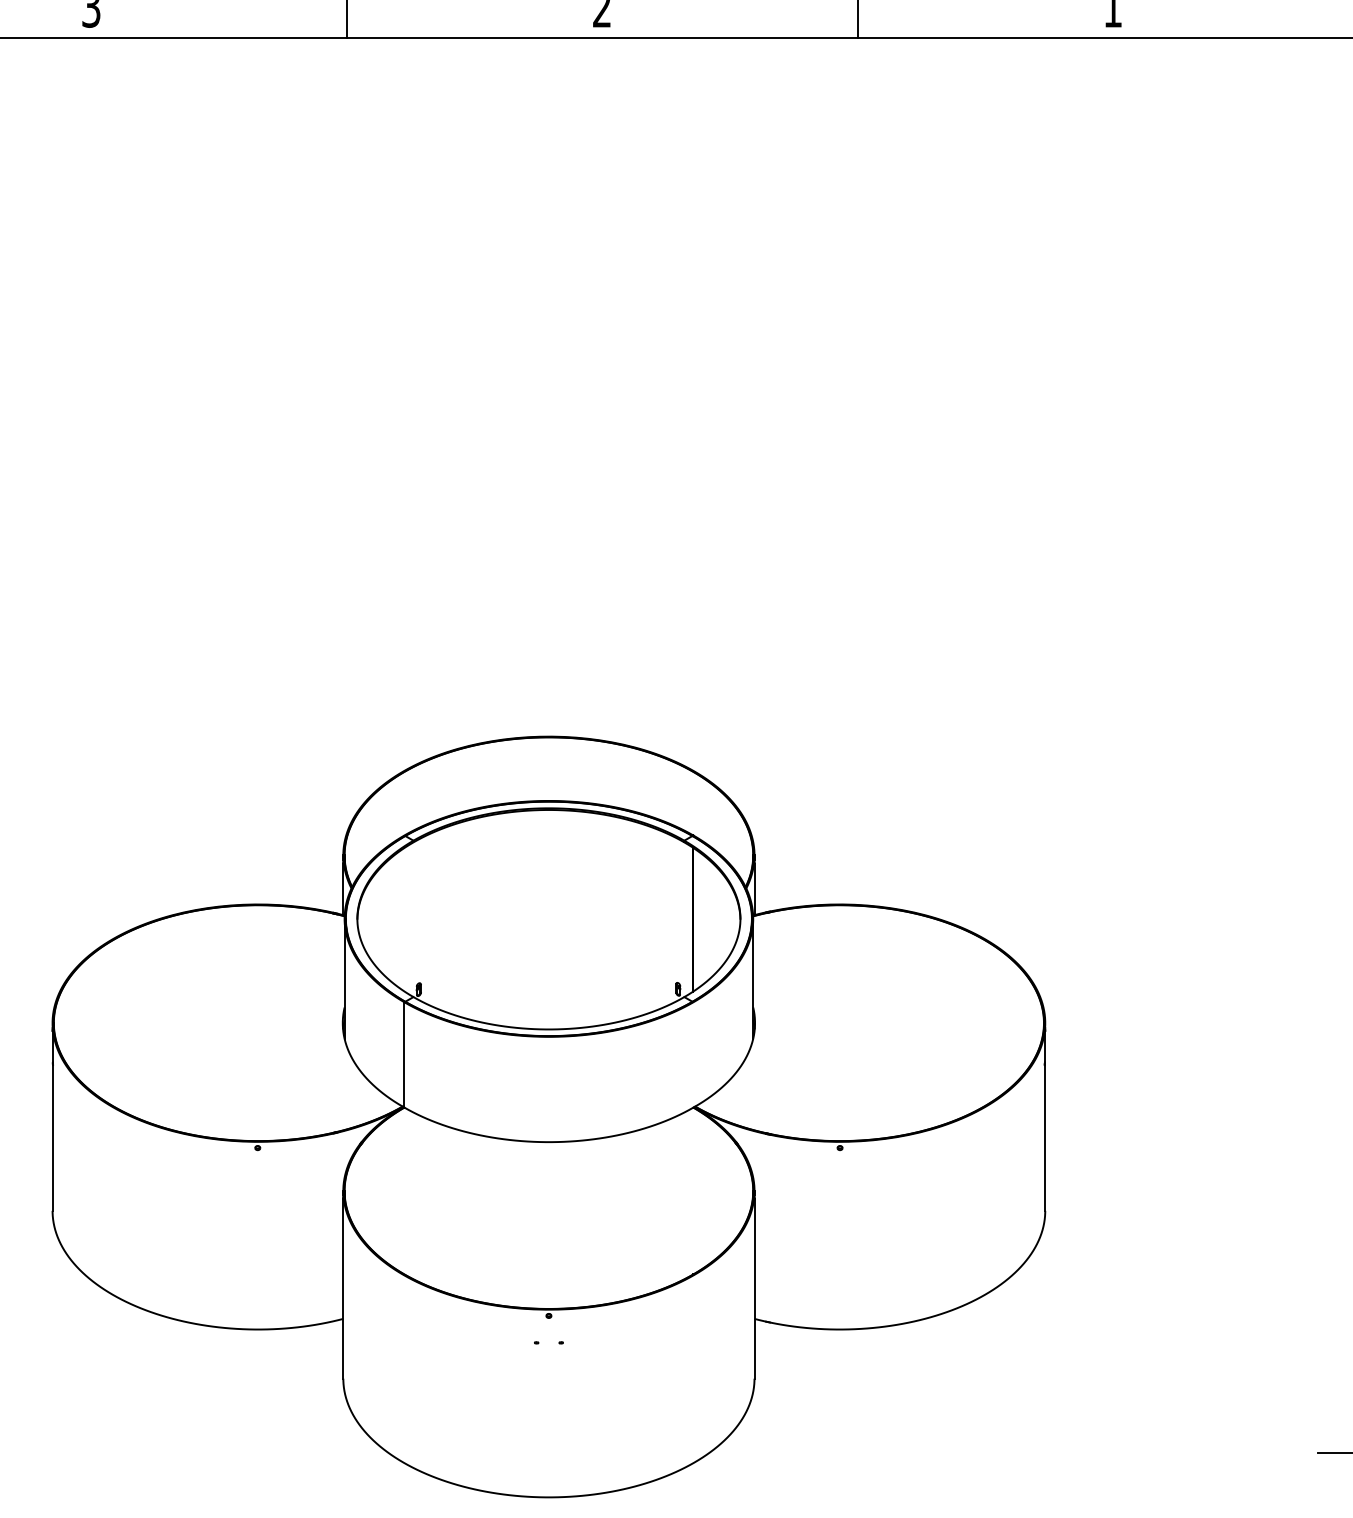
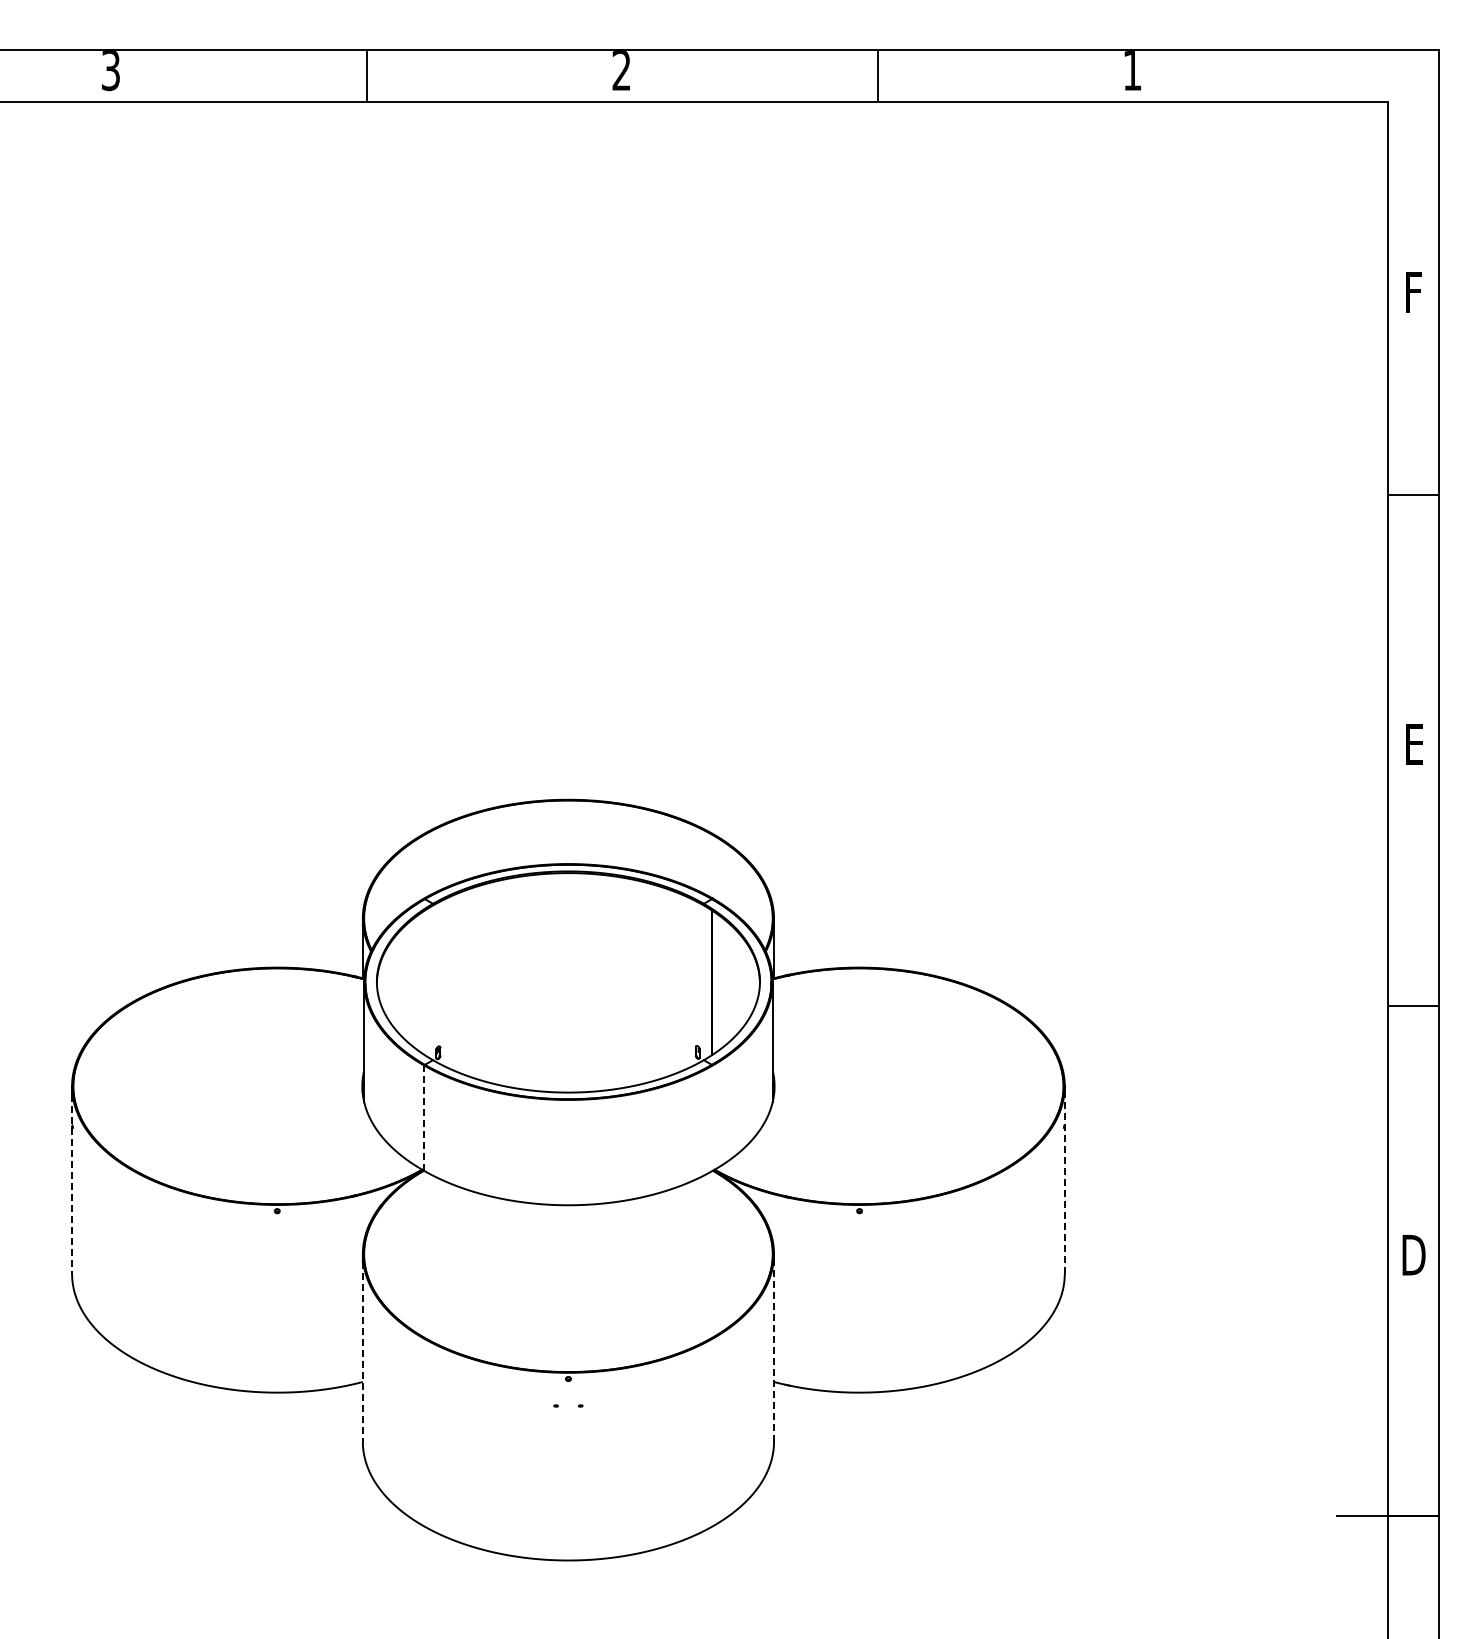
line: (403, 1055) -> (423, 1118), solid -> dashed
line: (52, 1121) -> (72, 1184), solid -> dashed
line: (1044, 1121) -> (1064, 1184), solid -> dashed
line: (342, 1289) -> (362, 1352), solid -> dashed
line: (754, 1289) -> (774, 1352), solid -> dashed

